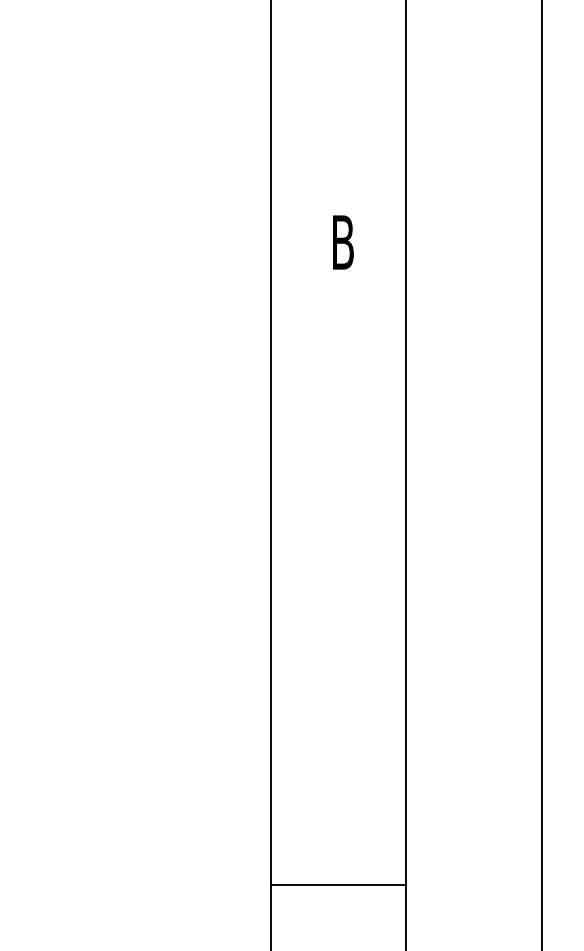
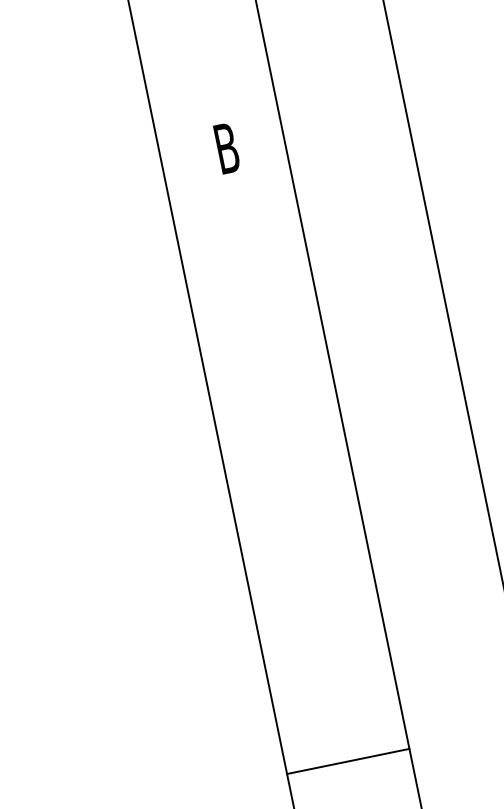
line: (338, 885) -> (348, 761), moved

